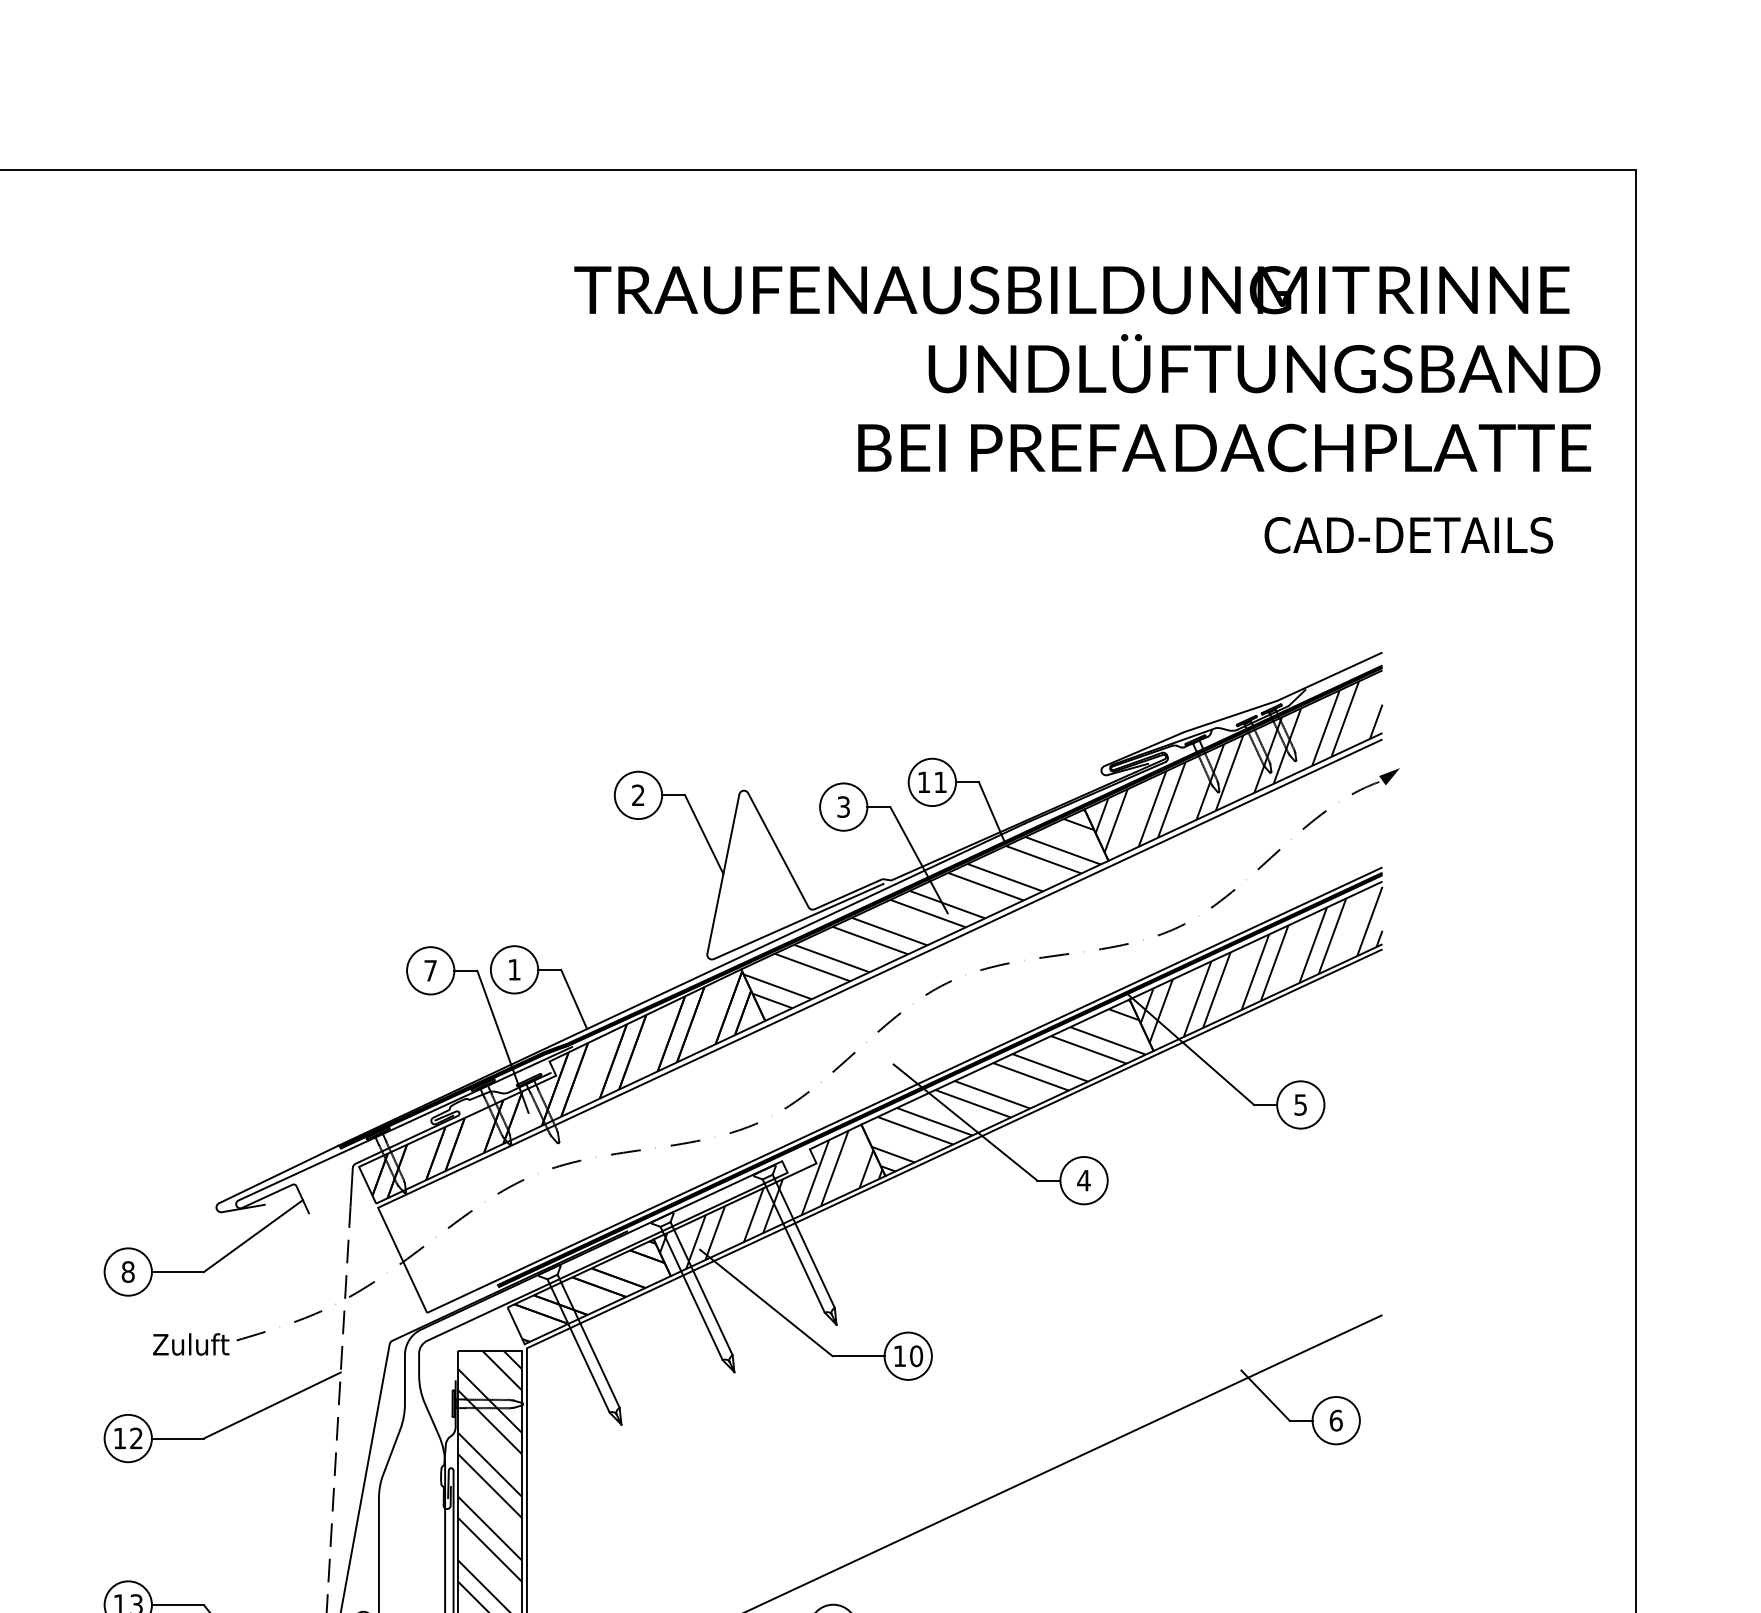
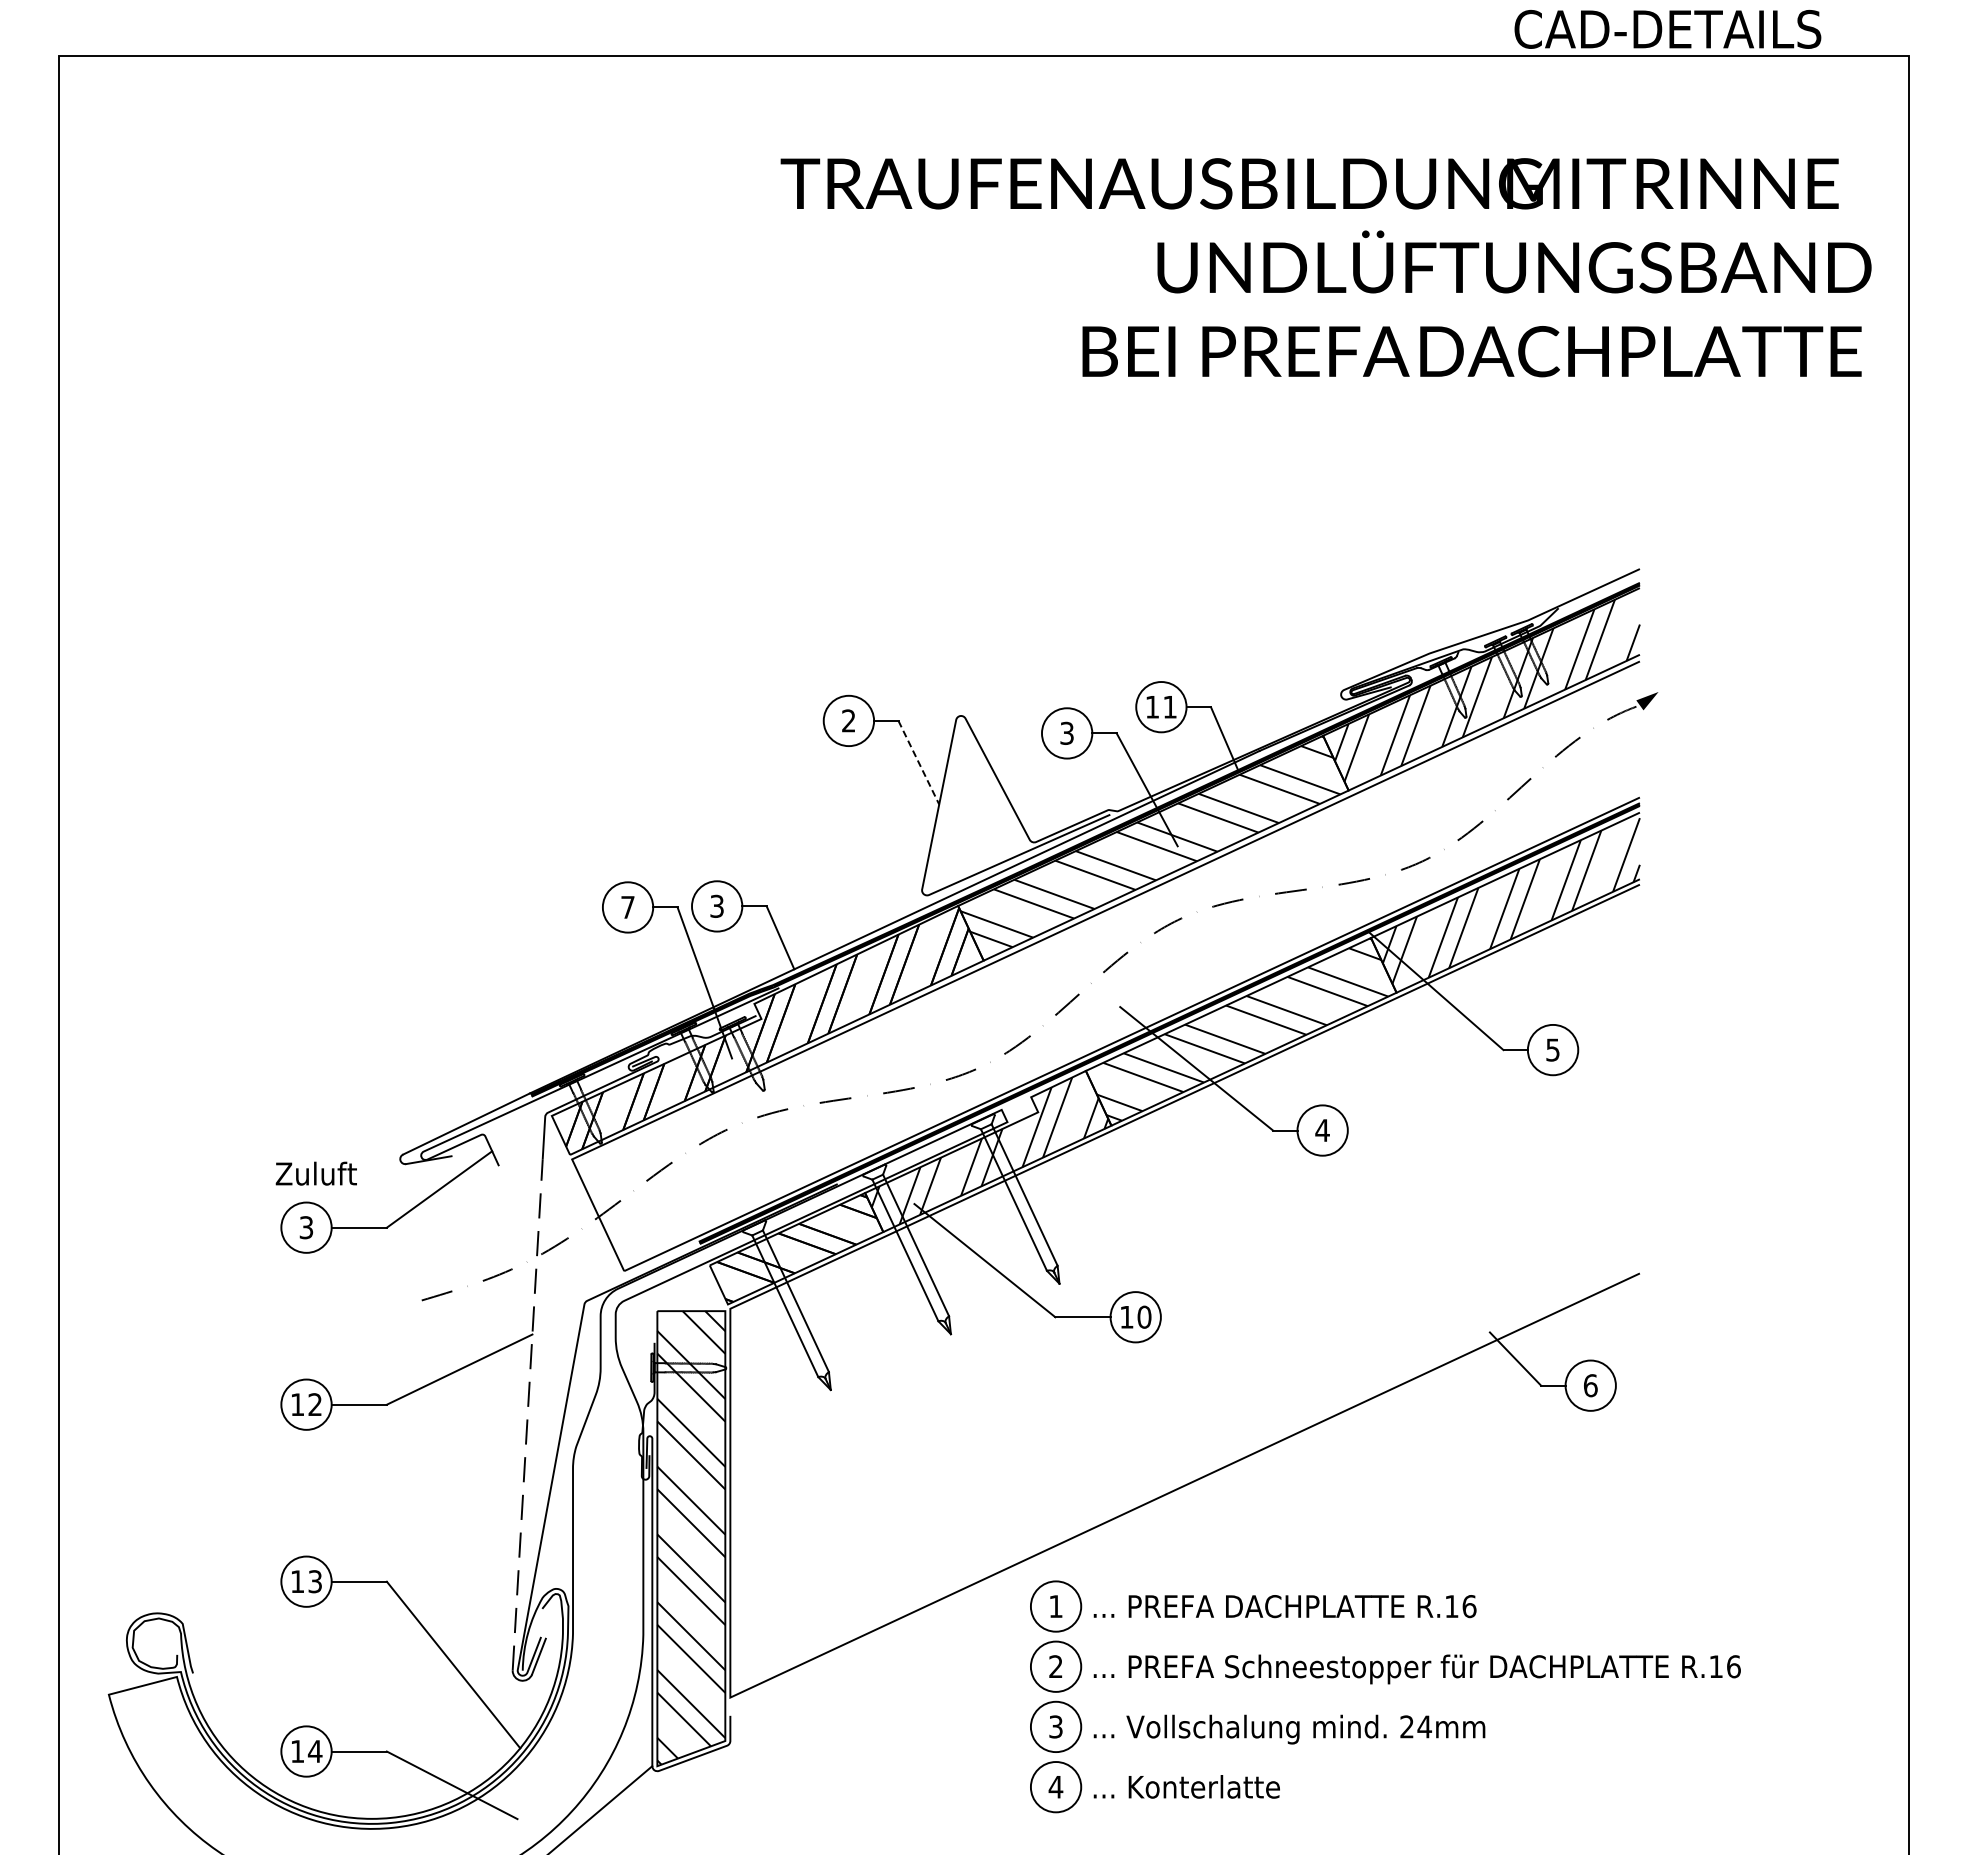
text: (1408, 535) -> (1667, 29), moved
line: (704, 835) -> (919, 763), solid -> dashed
text: (513, 968) -> (716, 905), 1 -> 3
text: (128, 1271) -> (306, 1227), 8 -> 3
text: (190, 1344) -> (315, 1173), moved

